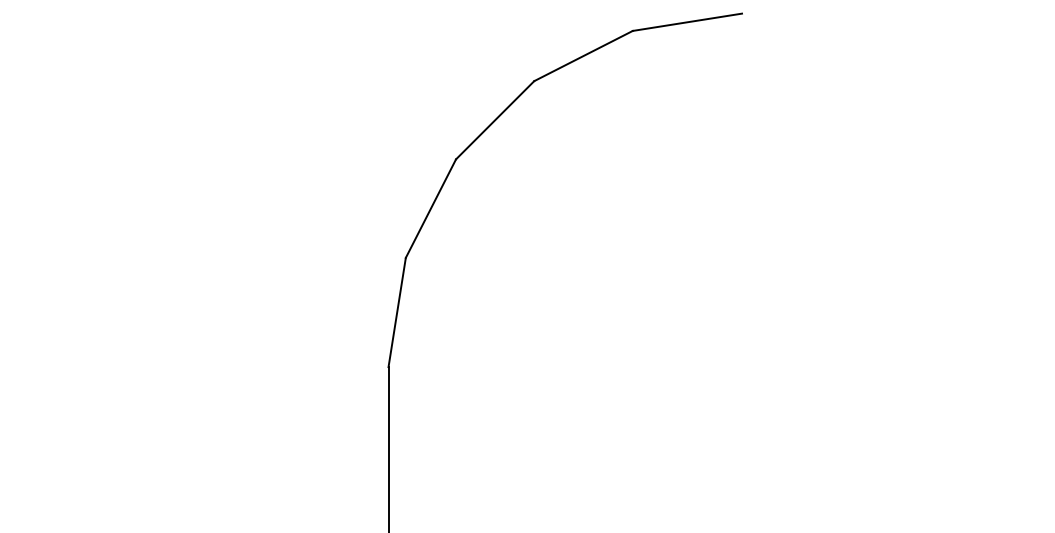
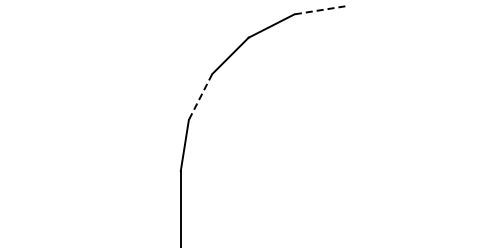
line: (686, 22) -> (319, 10), solid -> dashed
line: (430, 209) -> (200, 97), solid -> dashed

